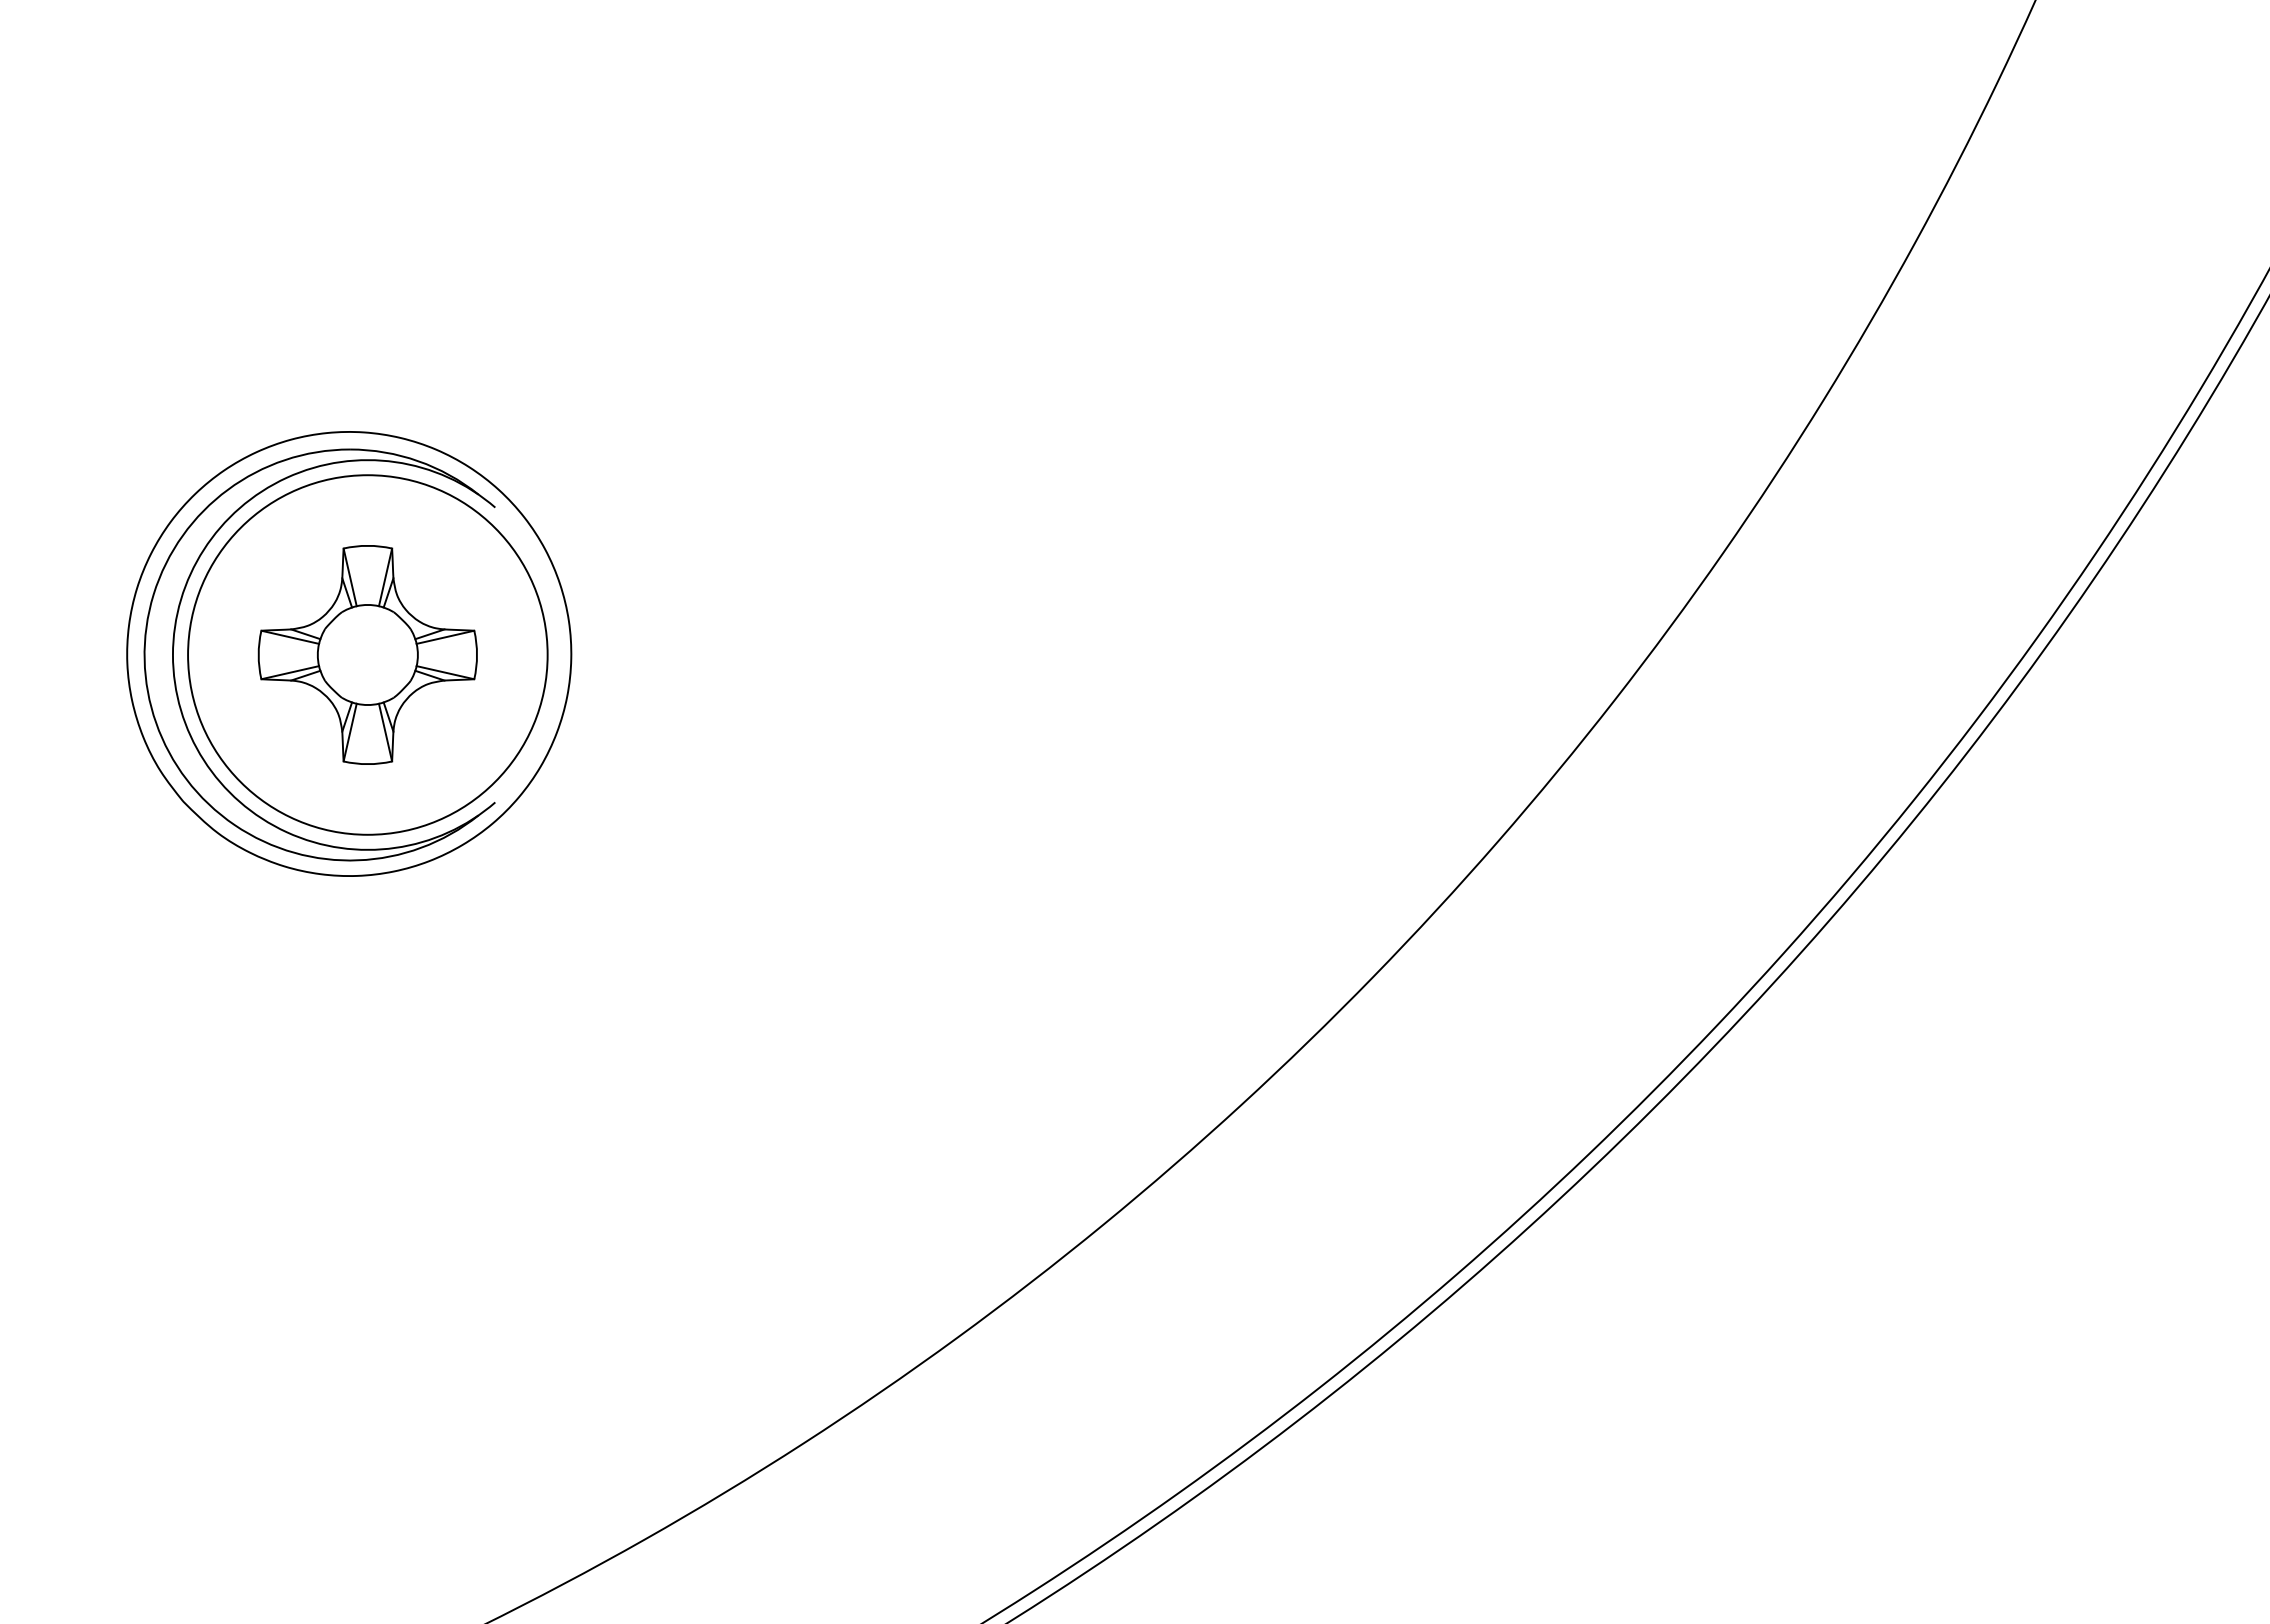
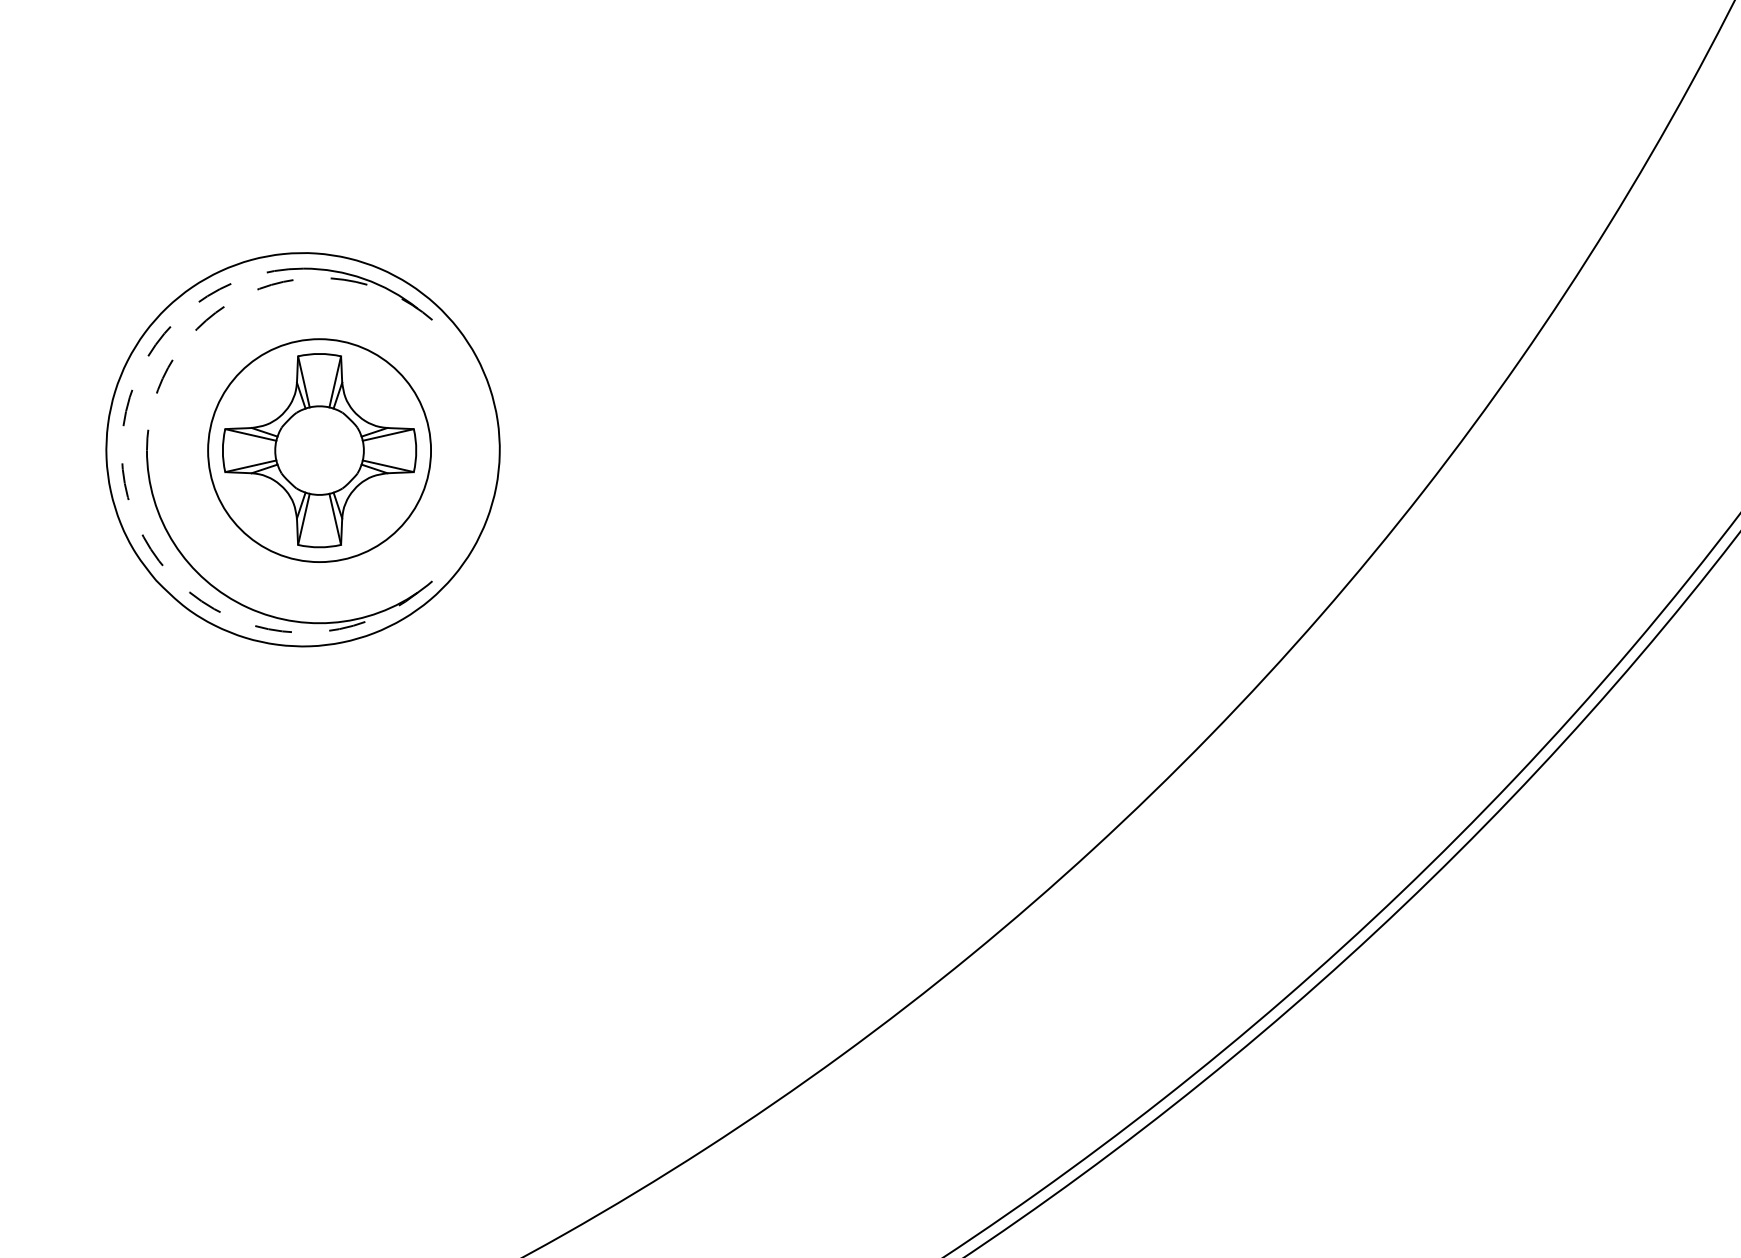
arc: (286, 477) -> (247, 293), solid -> dashed
circle: (367, 654) -> (319, 450), size x0.7
arc: (156, 723) -> (132, 511), solid -> dashed

